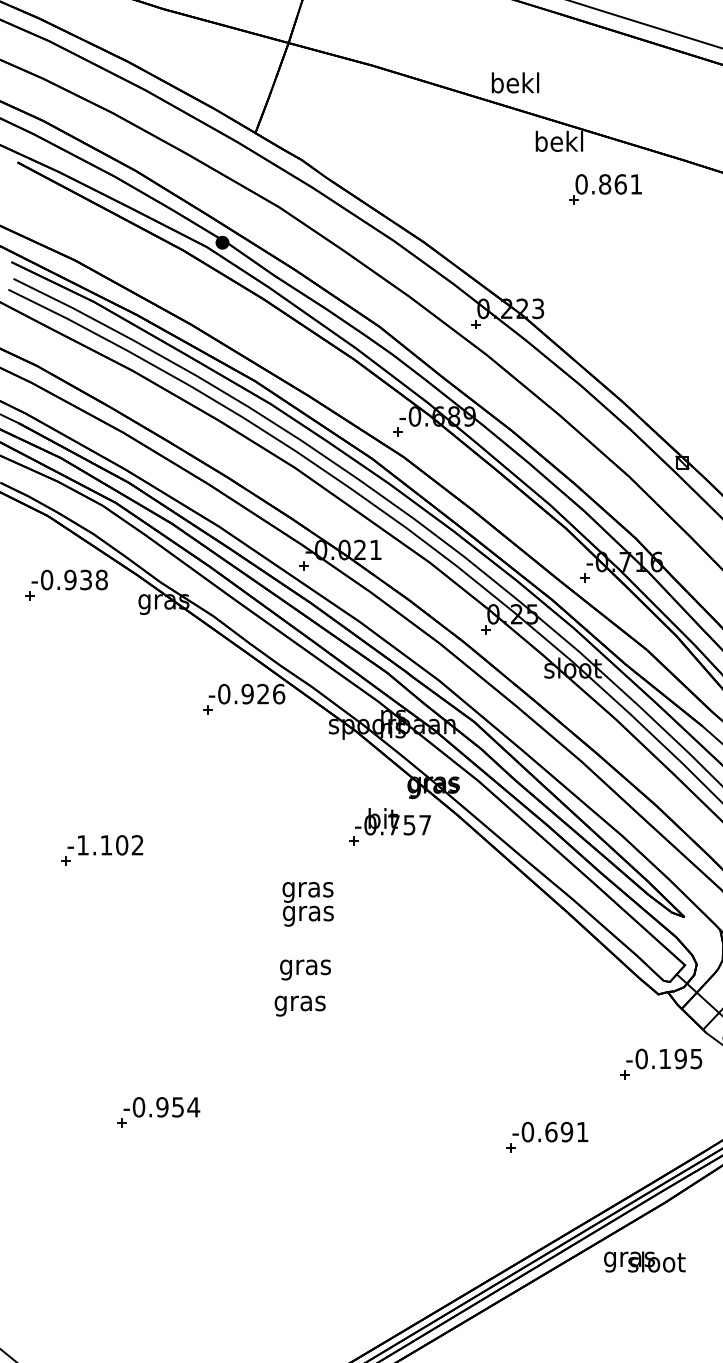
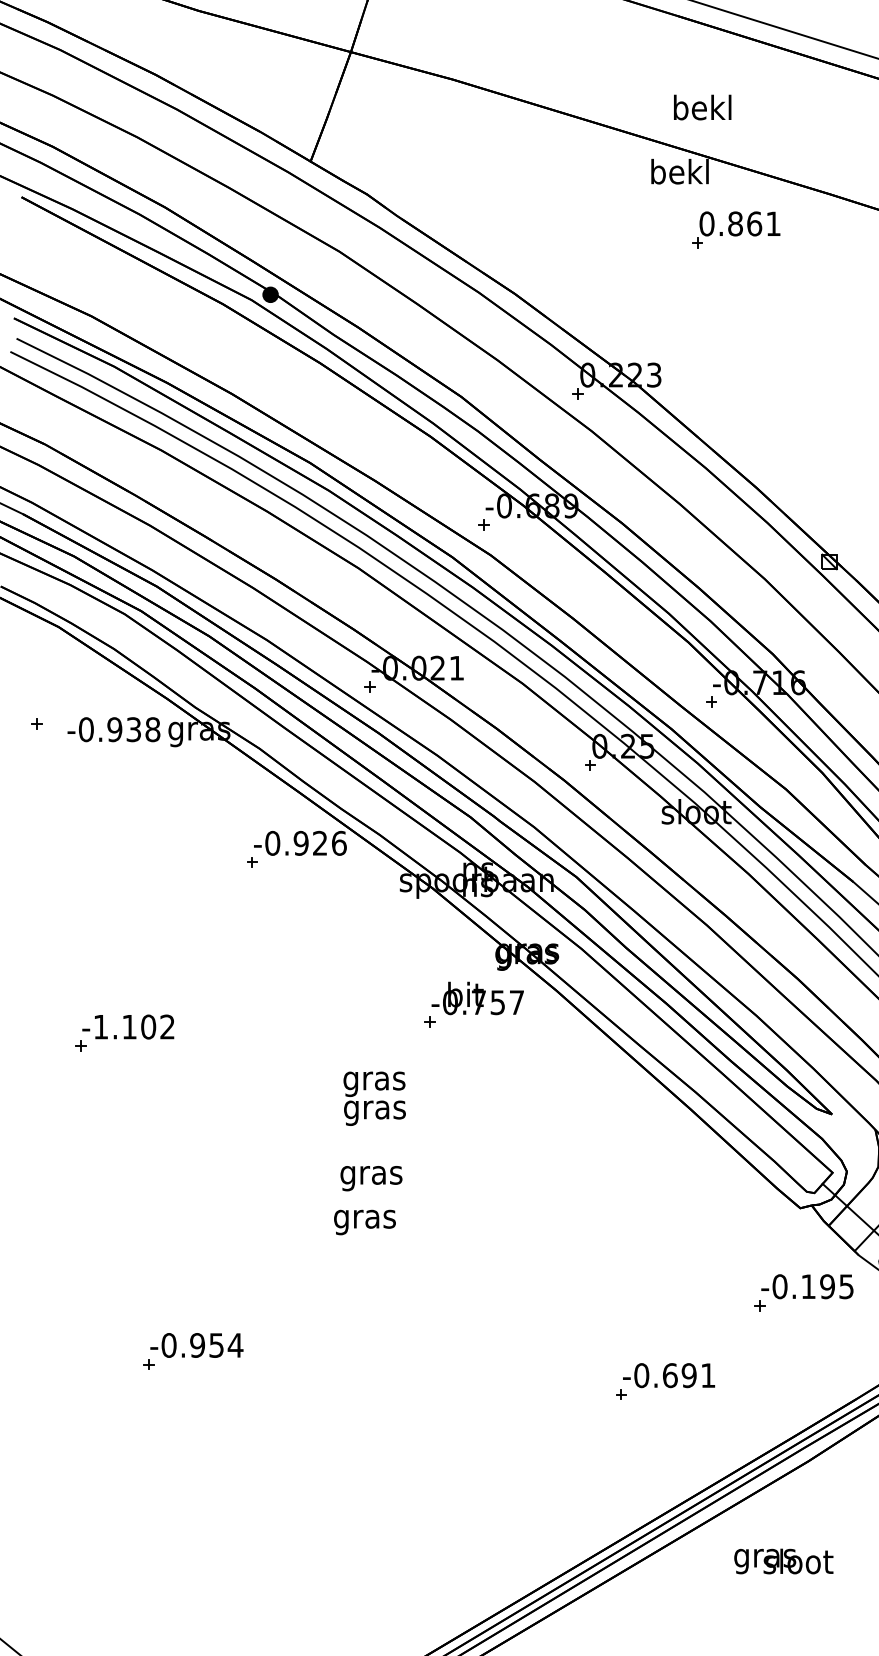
text: (515, 82) -> (702, 107), moved
text: (69, 579) -> (113, 729), moved
text: (644, 1262) -> (783, 1561), moved

